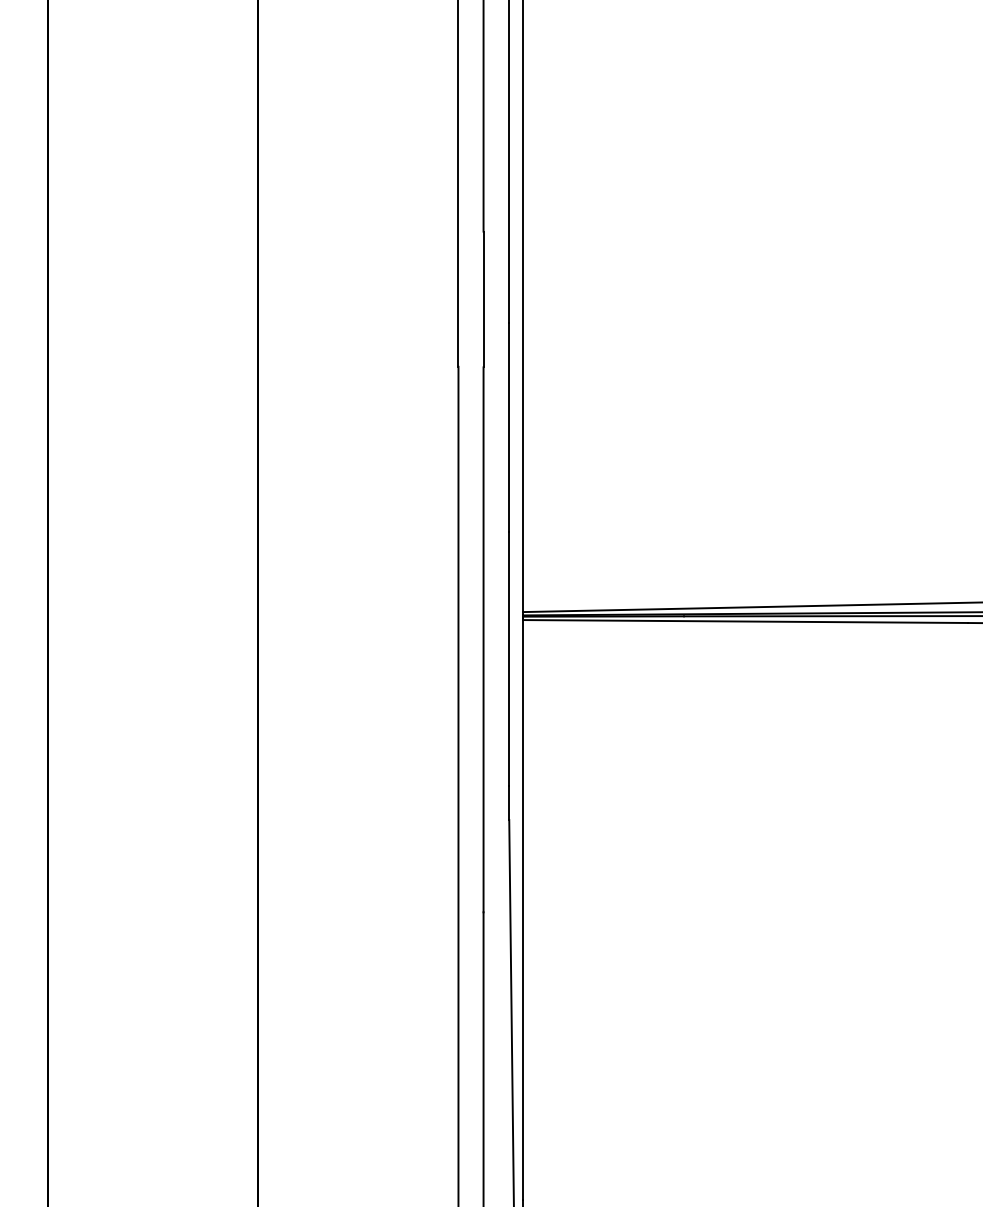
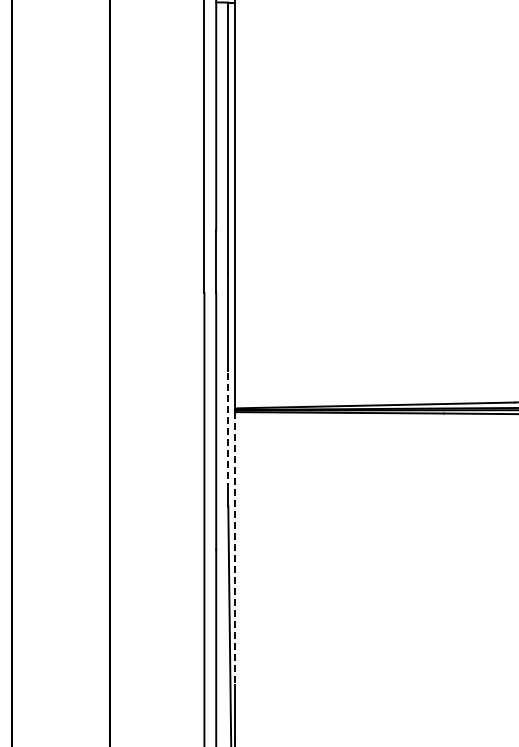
line: (509, 659) -> (228, 430), solid -> dashed
line: (522, 910) -> (234, 548), solid -> dashed

